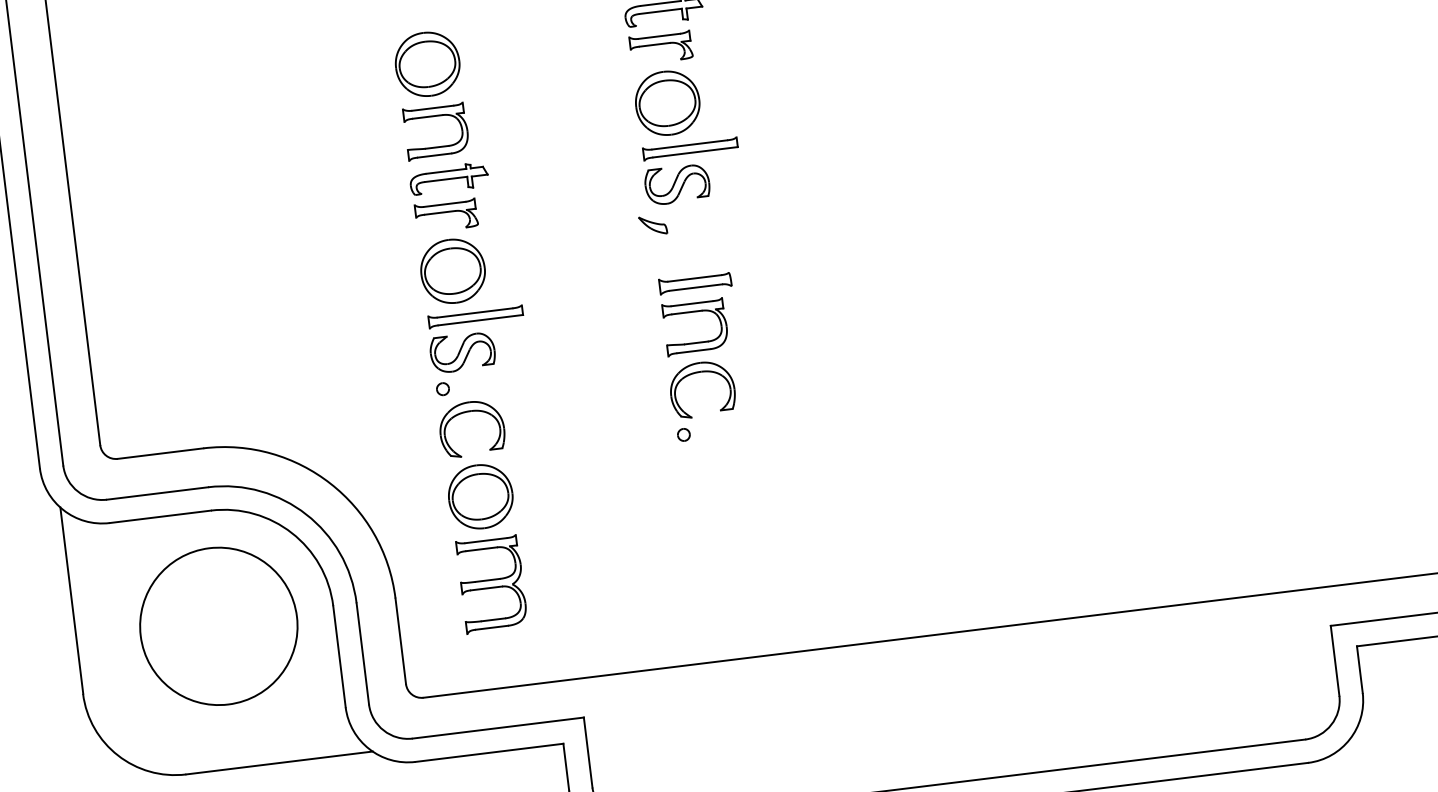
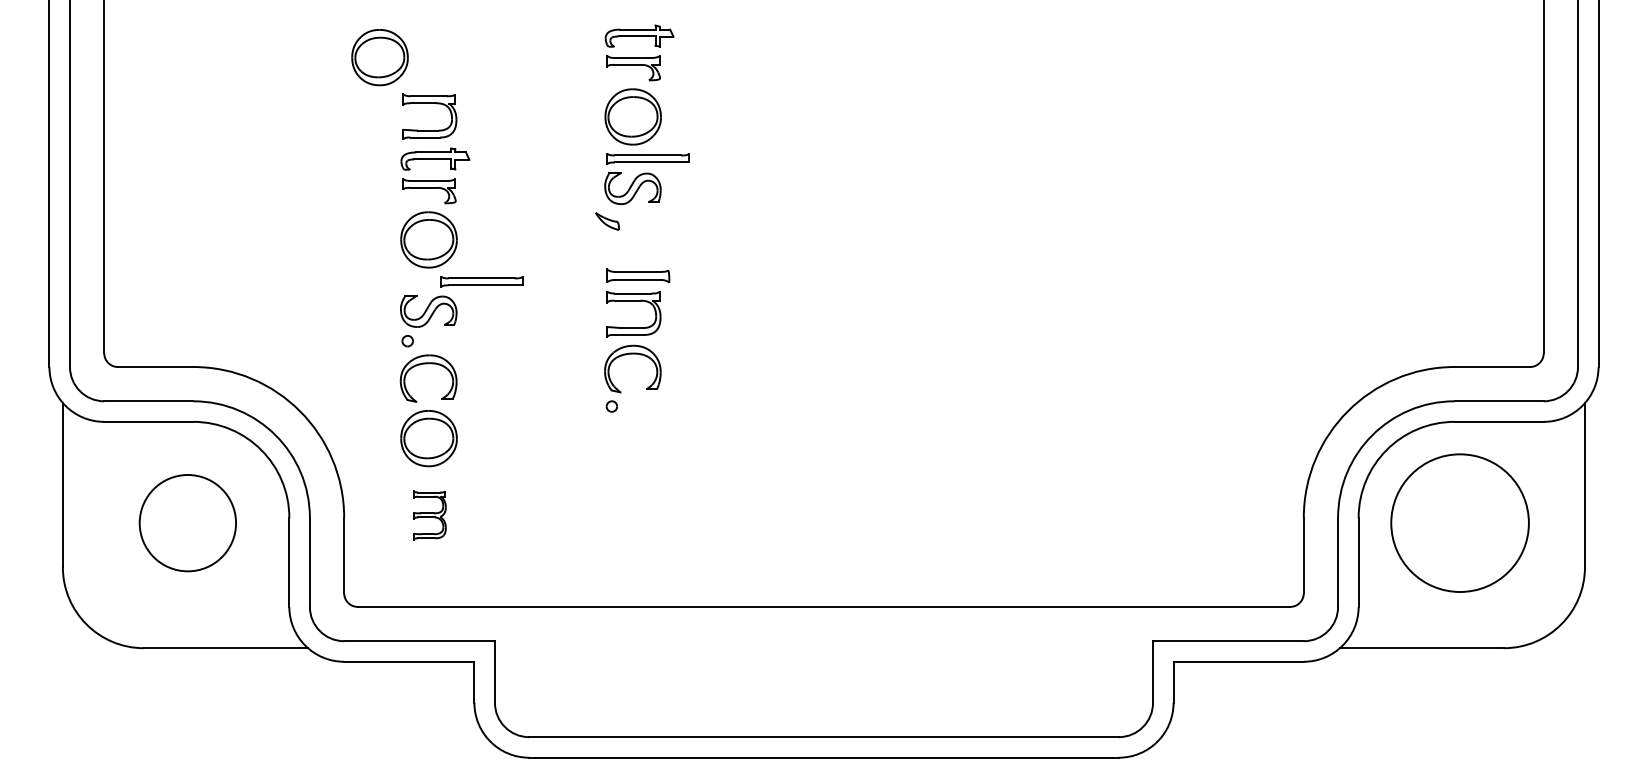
part: (427, 64) -> (379, 57), moved
part: (475, 316) -> (481, 281), moved
part: (492, 583) -> (429, 515), size x0.6
circle: (218, 625) -> (187, 522), size x0.7

